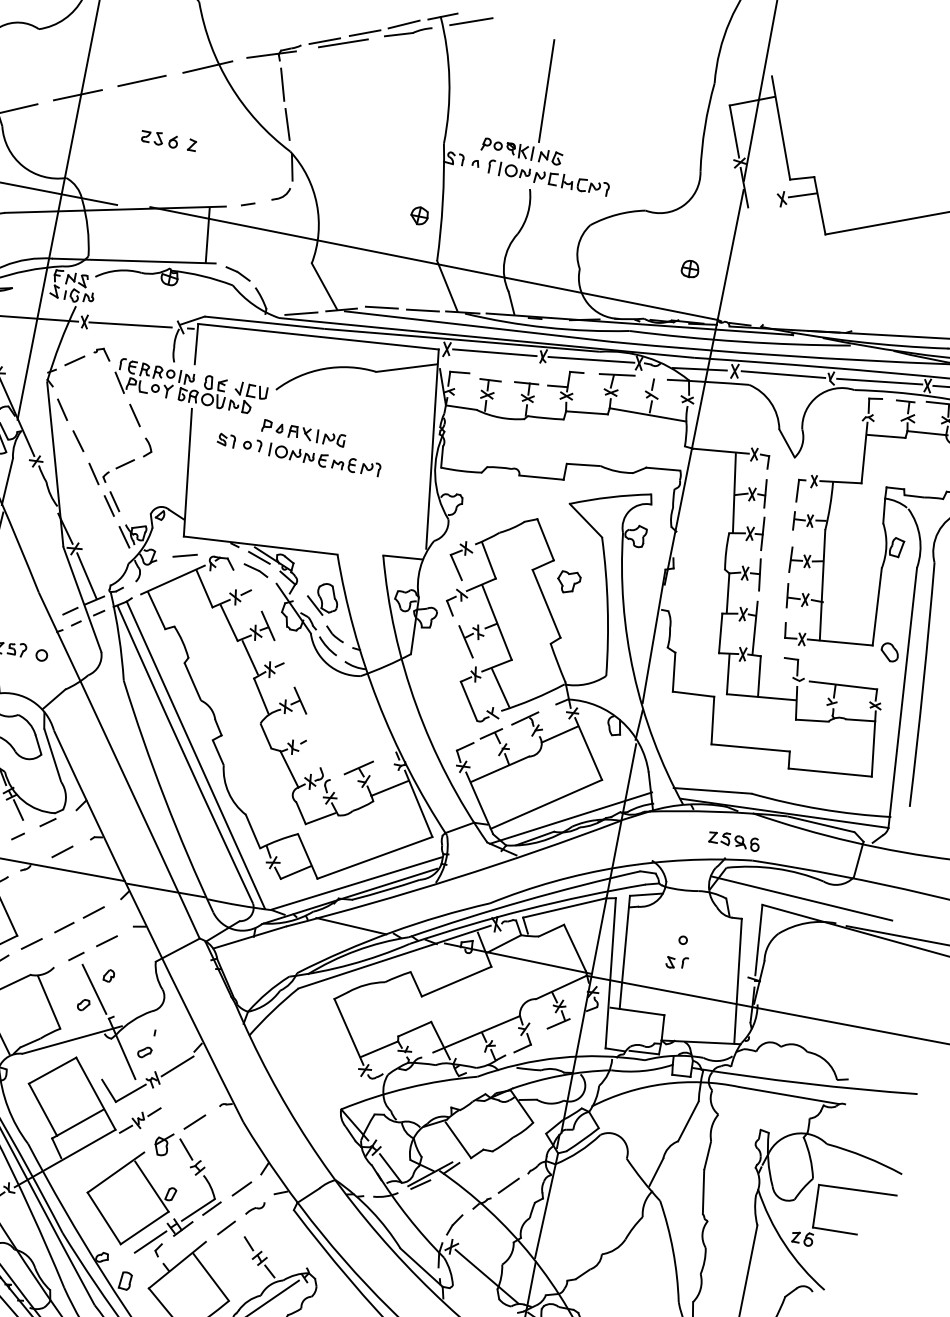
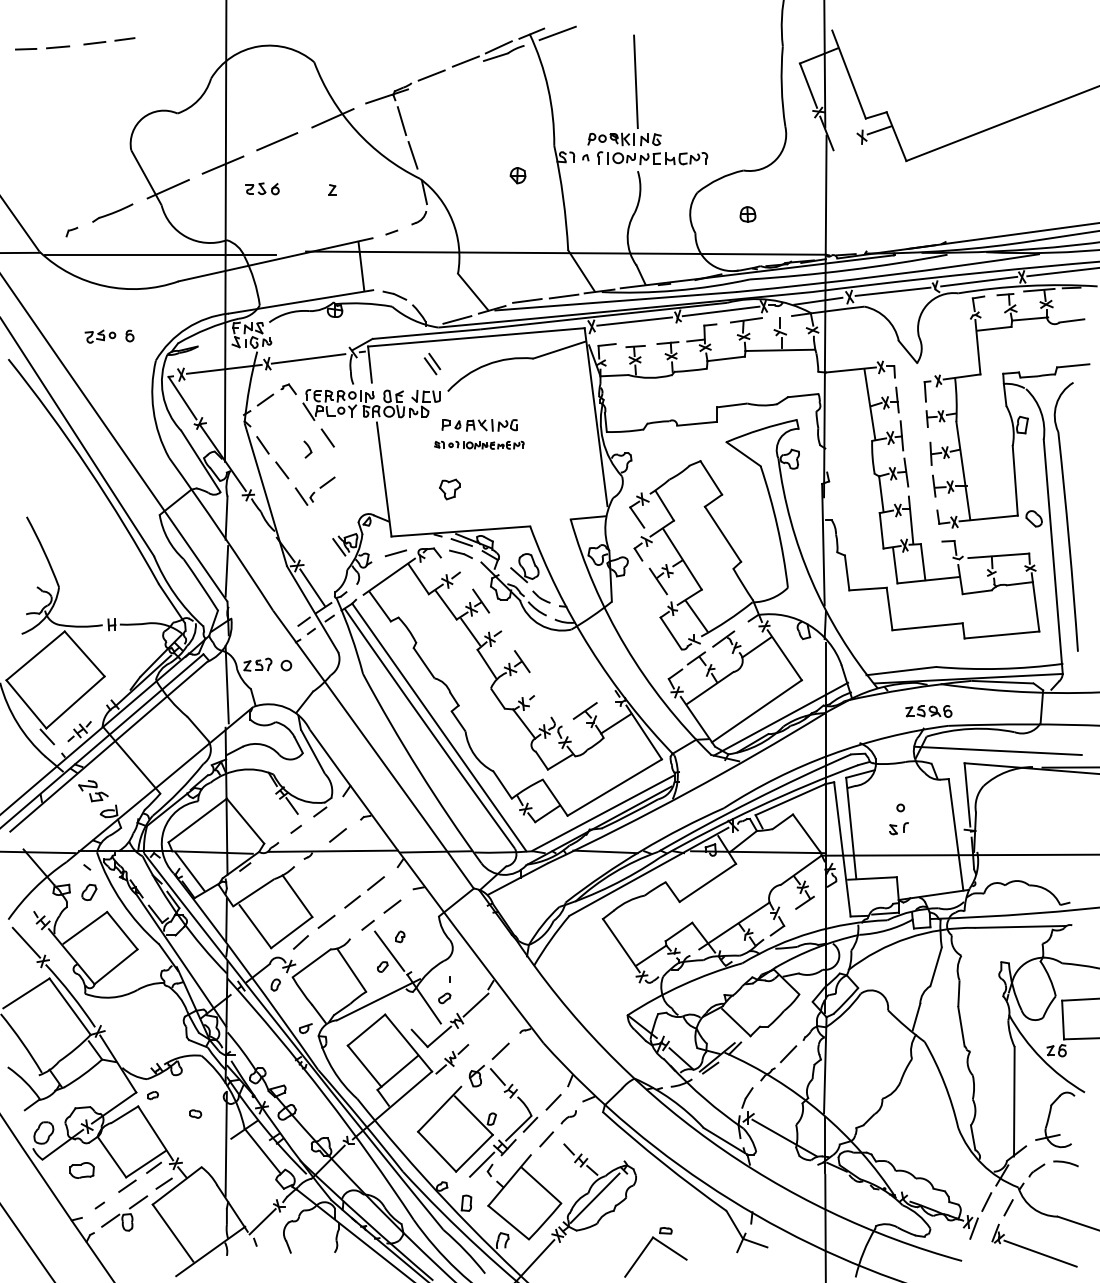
line: (343, 42) -> (448, 73), removed
part: (159, 138) -> (262, 188), moved
part: (419, 215) -> (517, 175), moved
part: (689, 268) -> (747, 214), moved
part: (147, 447) -> (307, 449), moved
part: (299, 455) -> (479, 445), size x0.6
part: (112, 503) -> (432, 363), moved
part: (568, 582) -> (449, 489), moved

